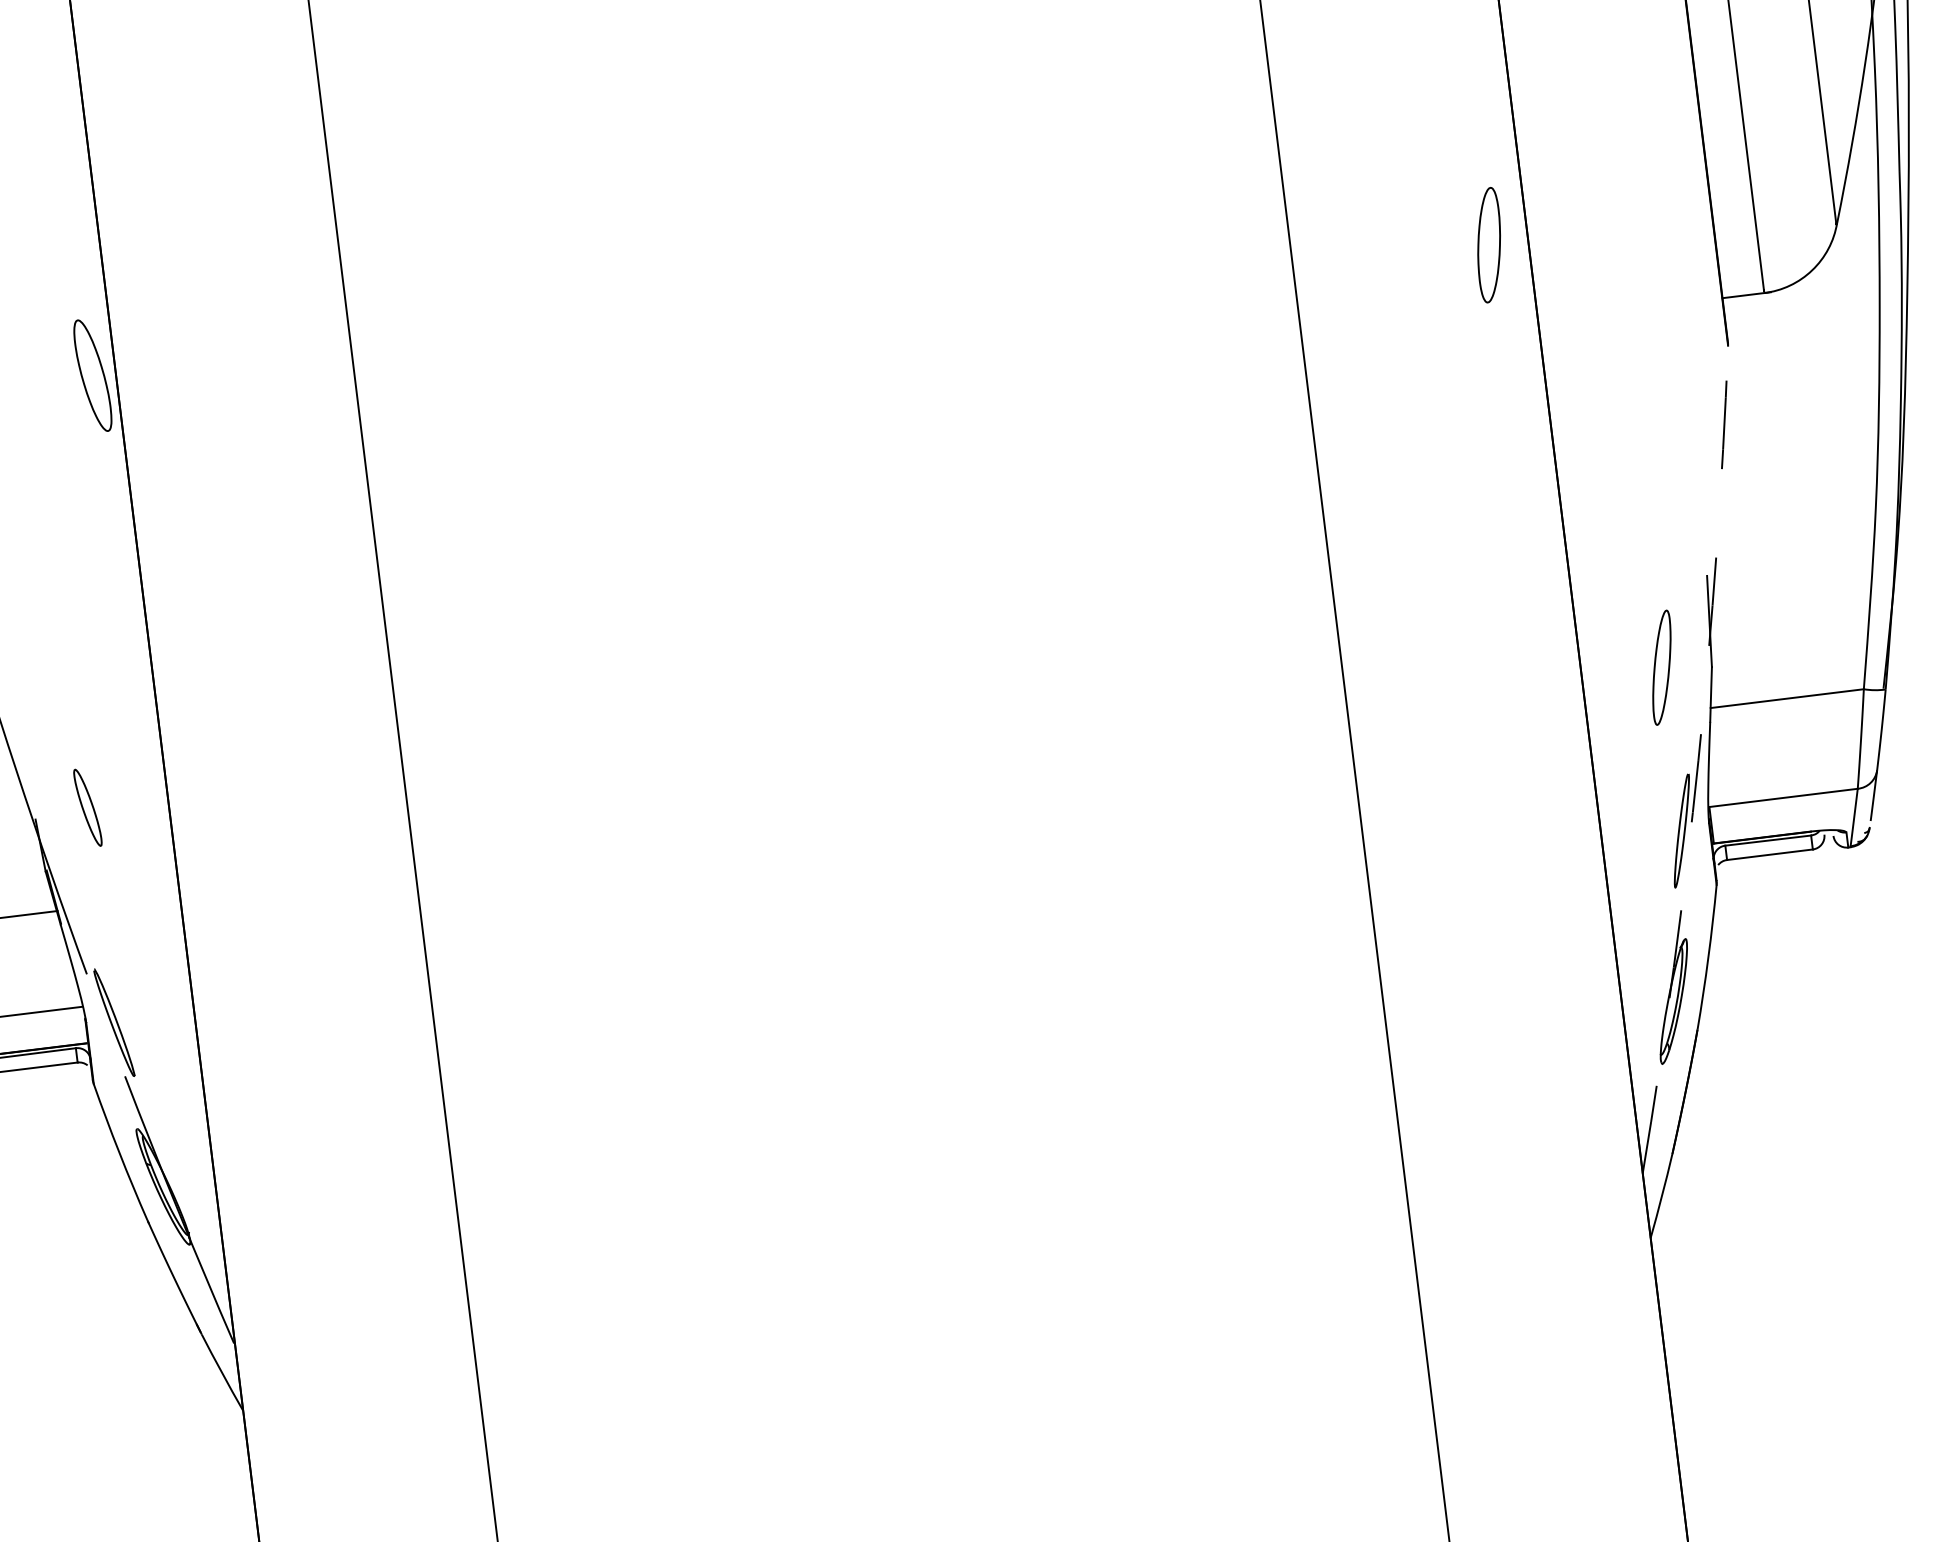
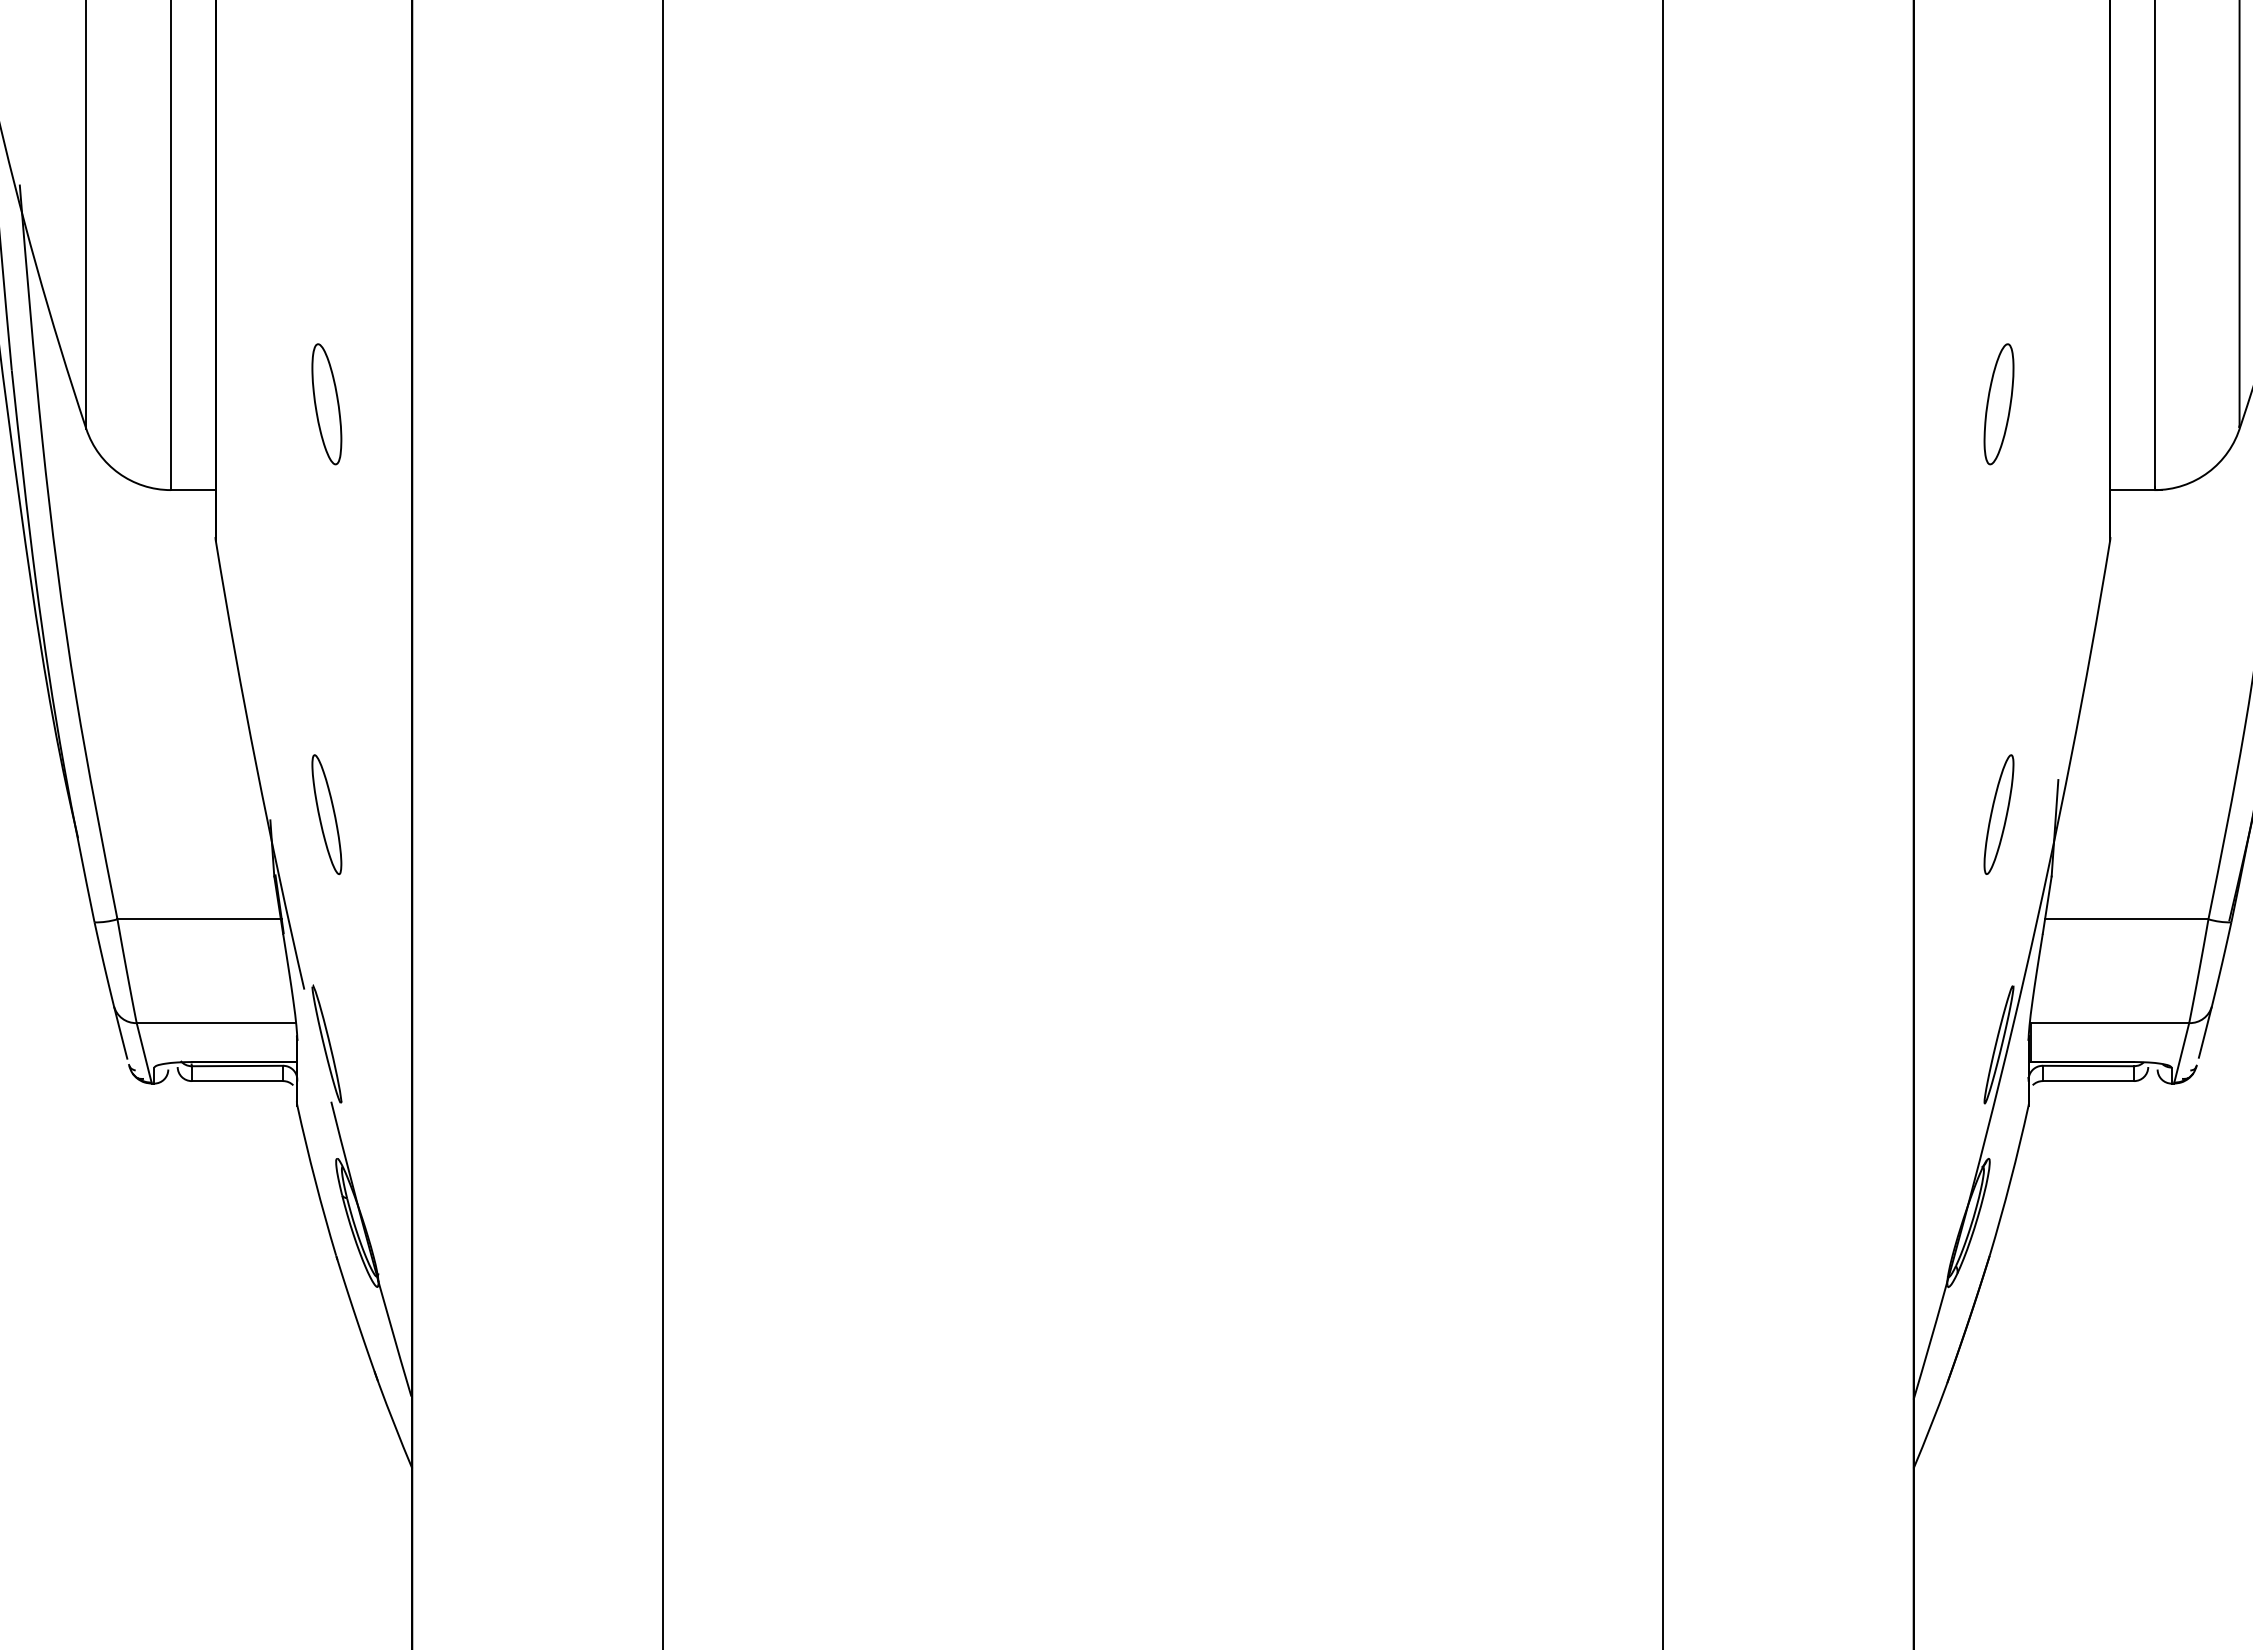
part: (1488, 245) -> (1998, 404), moved
part: (92, 375) -> (326, 404), moved
part: (1661, 667) -> (1998, 814), moved
arc: (1698, 761) -> (2025, 973), dashed -> solid
part: (87, 807) -> (326, 814), size x1.43

